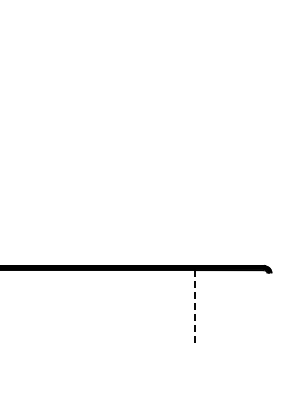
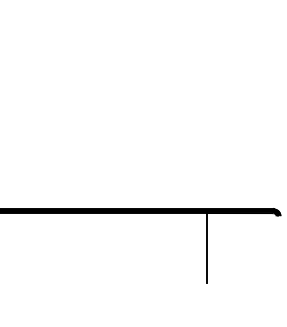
line: (195, 305) -> (207, 247), dashed -> solid

